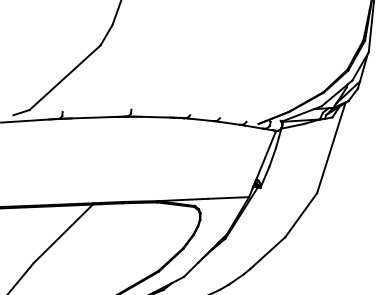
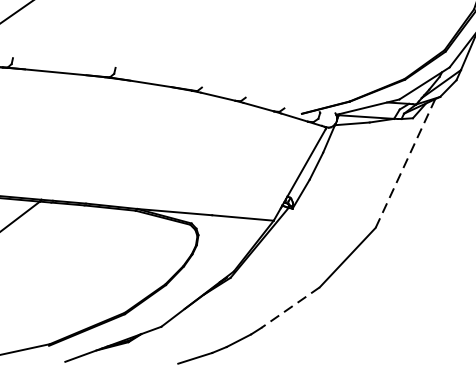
line: (331, 147) -> (405, 162), solid -> dashed
line: (267, 253) -> (290, 308), solid -> dashed

